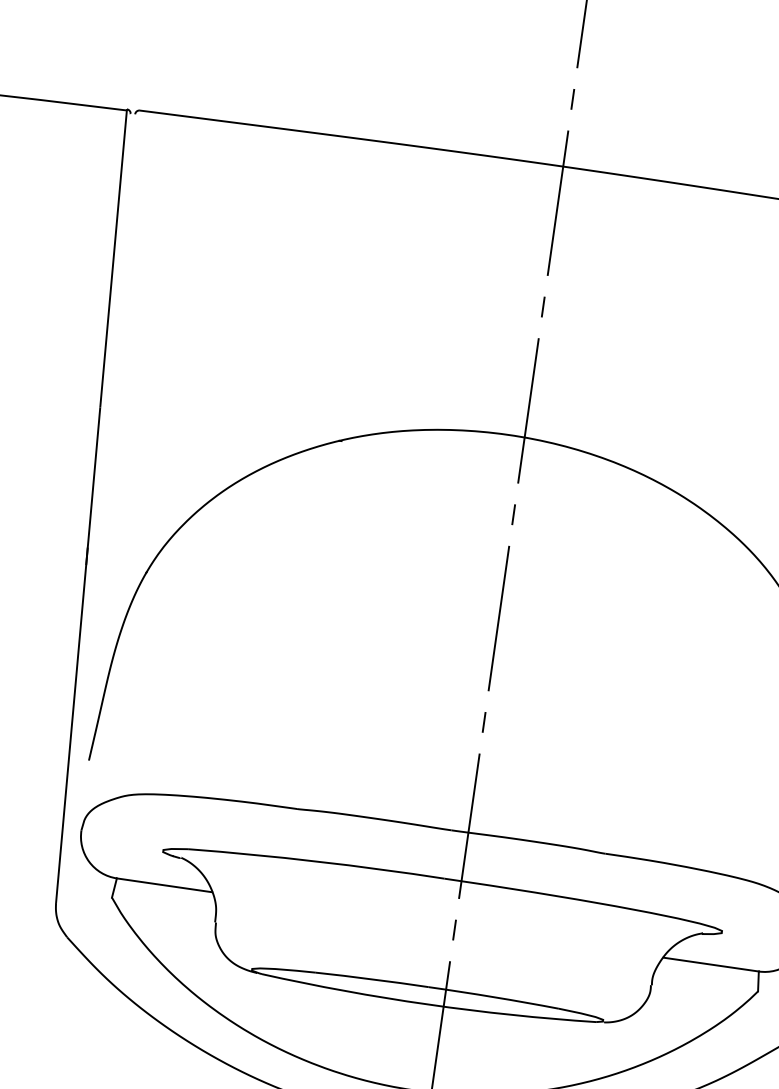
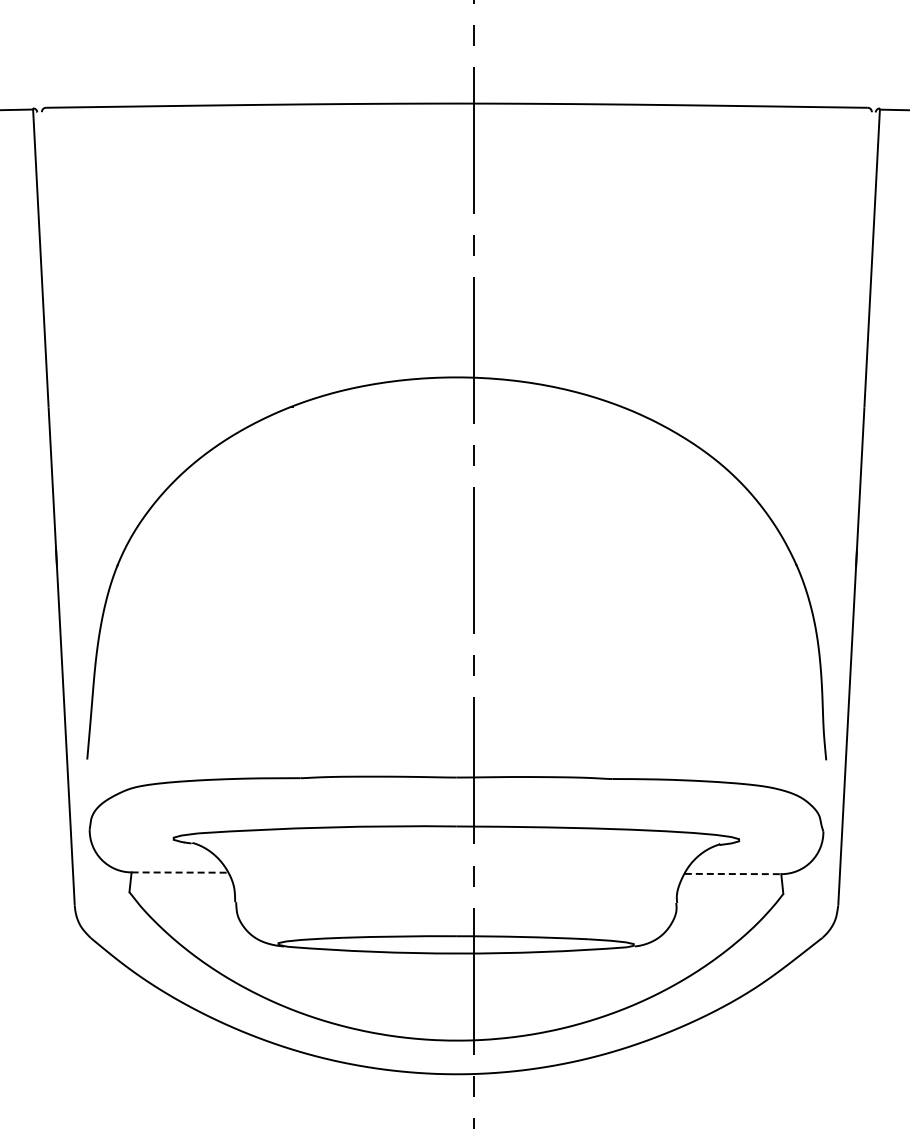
line: (165, 885) -> (180, 872), solid -> dashed
line: (711, 965) -> (733, 874), solid -> dashed

